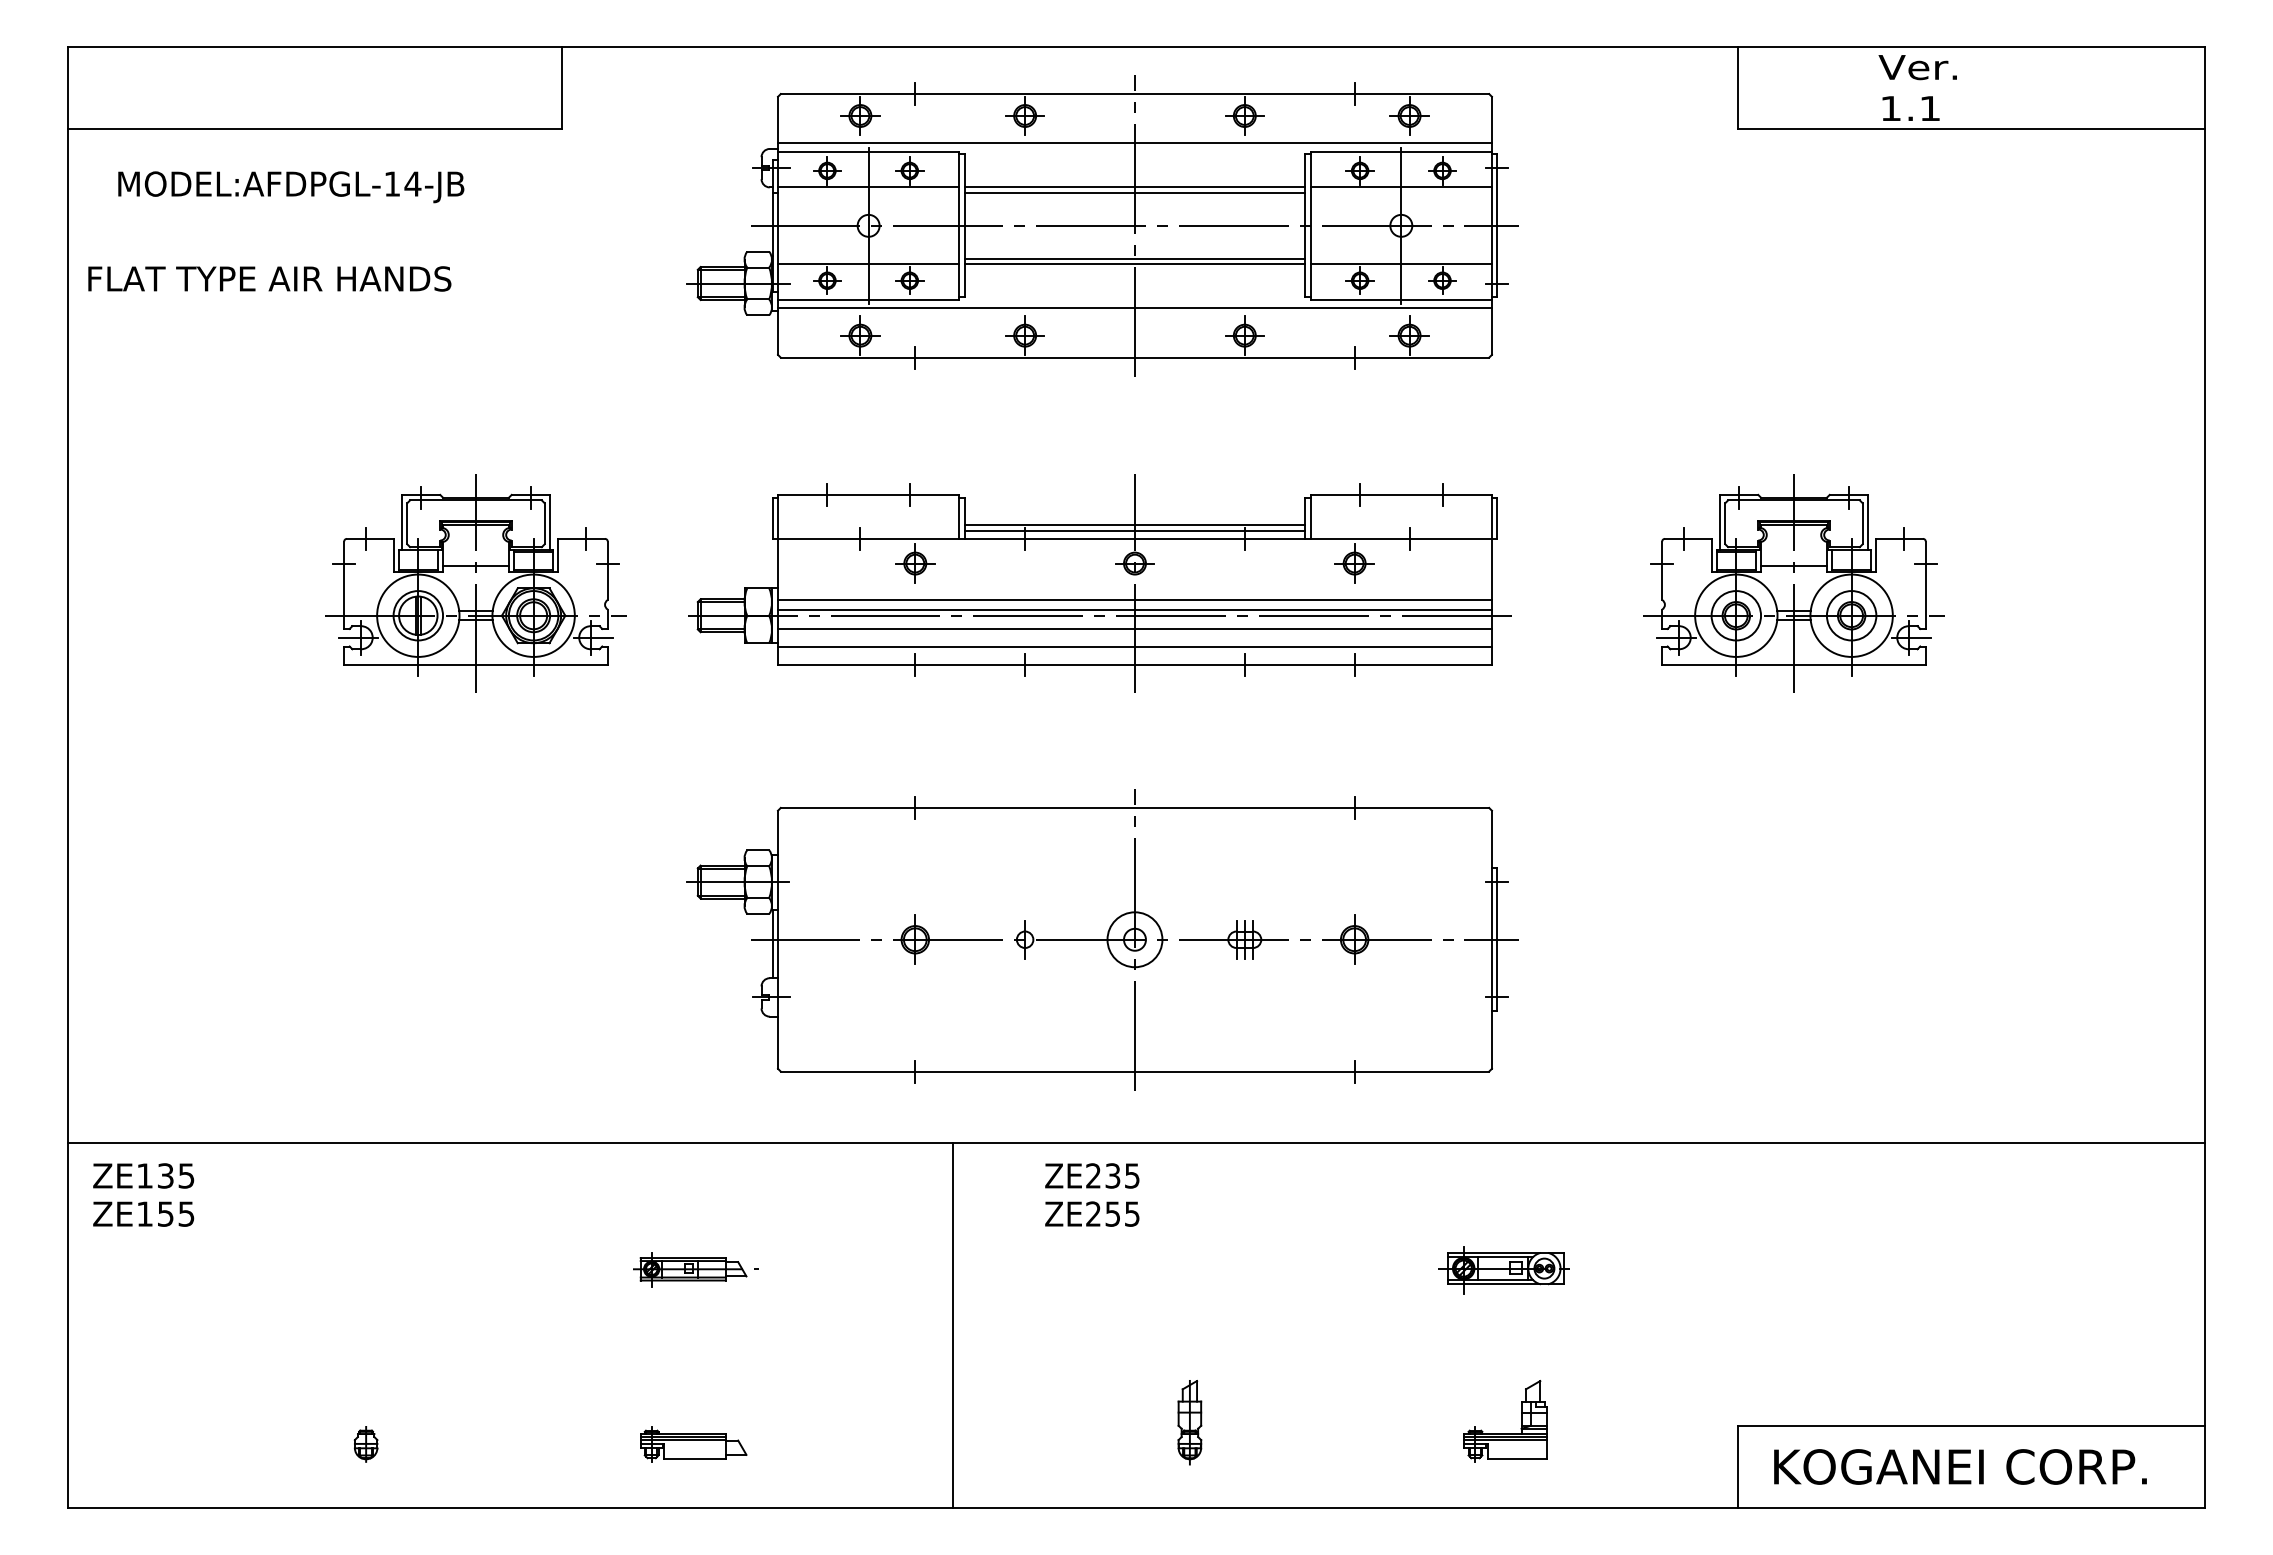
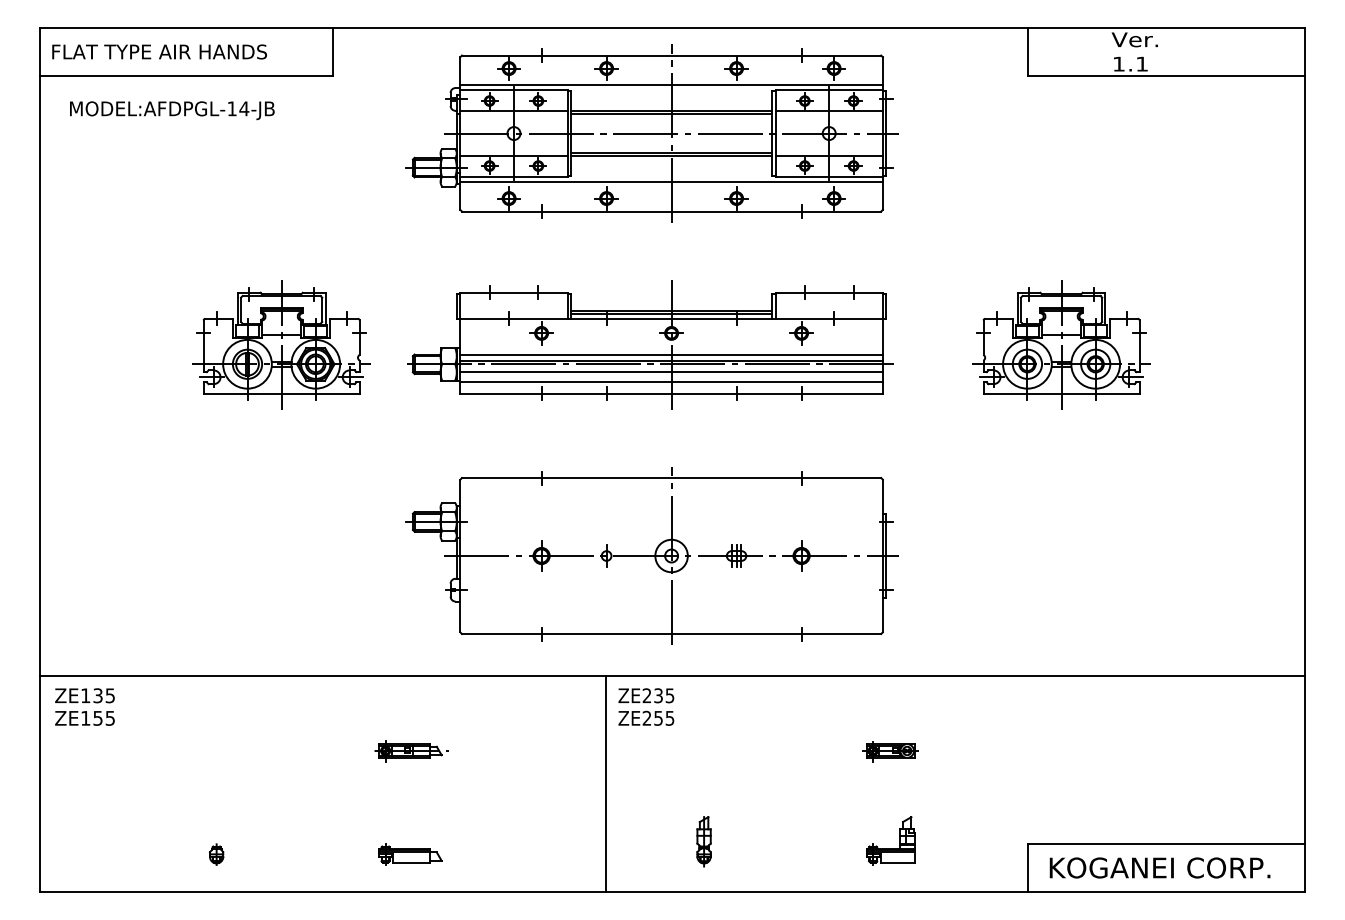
text: (269, 278) -> (159, 51), moved
part: (1504, 1270) -> (890, 751), size x0.71
line: (952, 1325) -> (605, 784), moved

